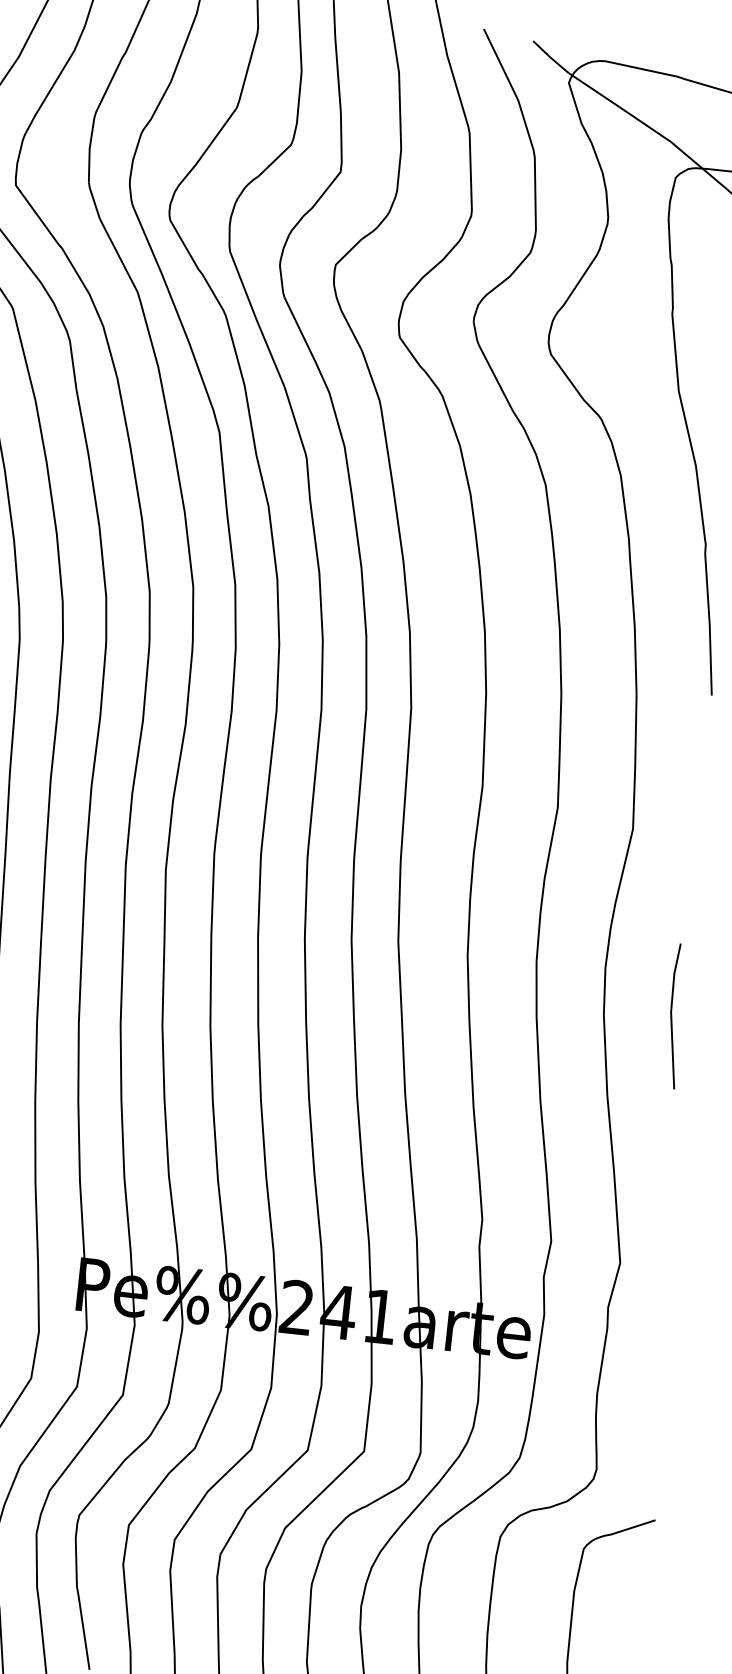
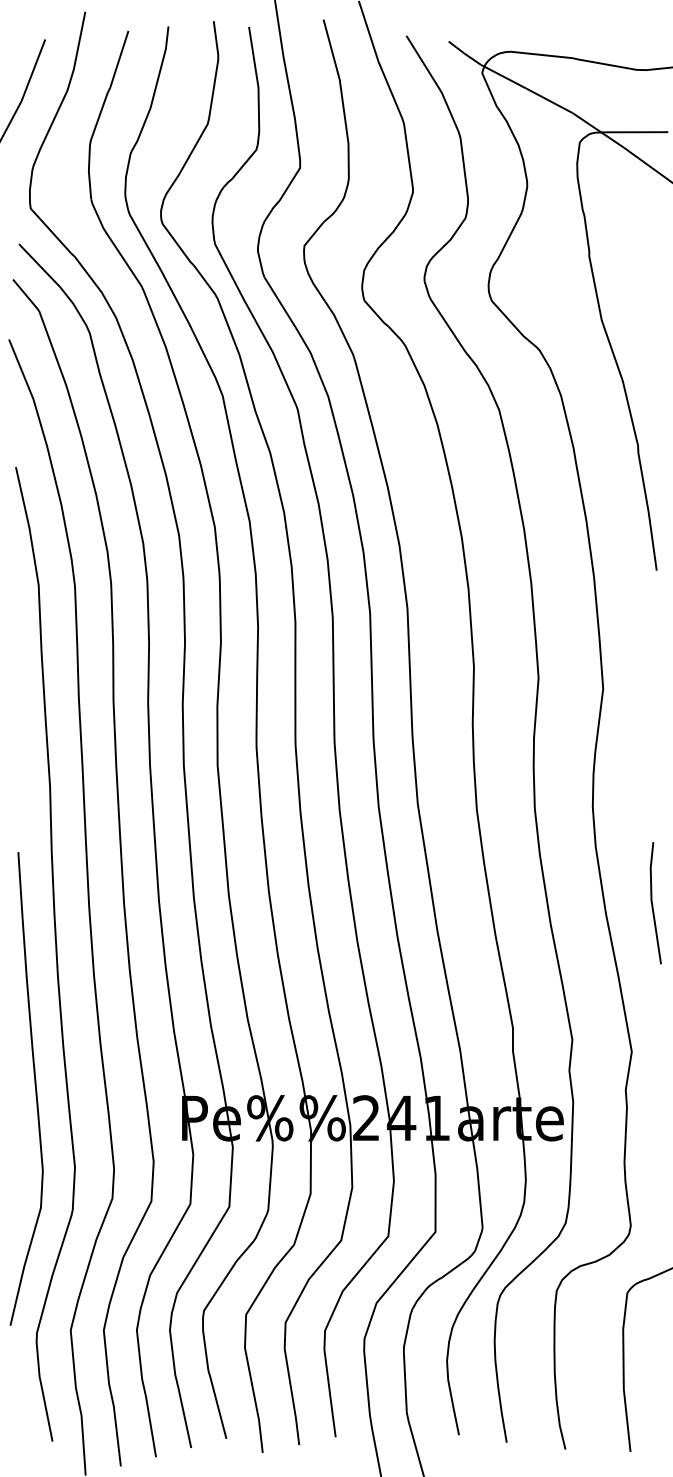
line: (672, 1018) -> (653, 905), moved

